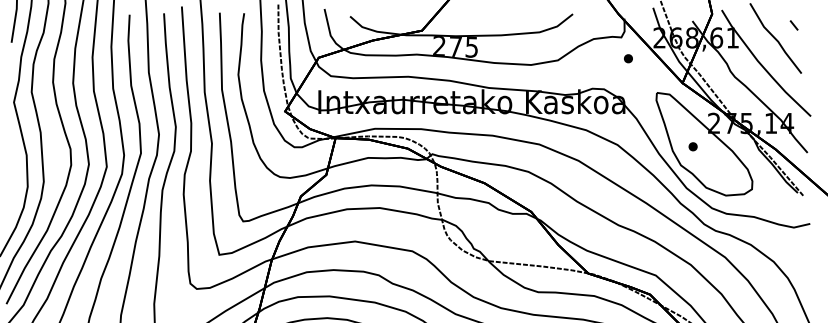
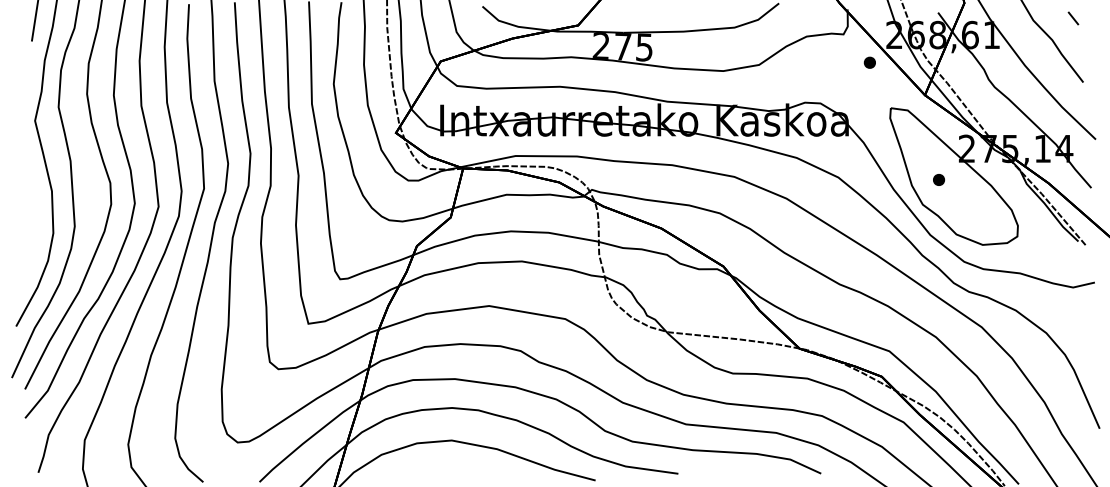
part: (628, 58) -> (869, 62), moved

